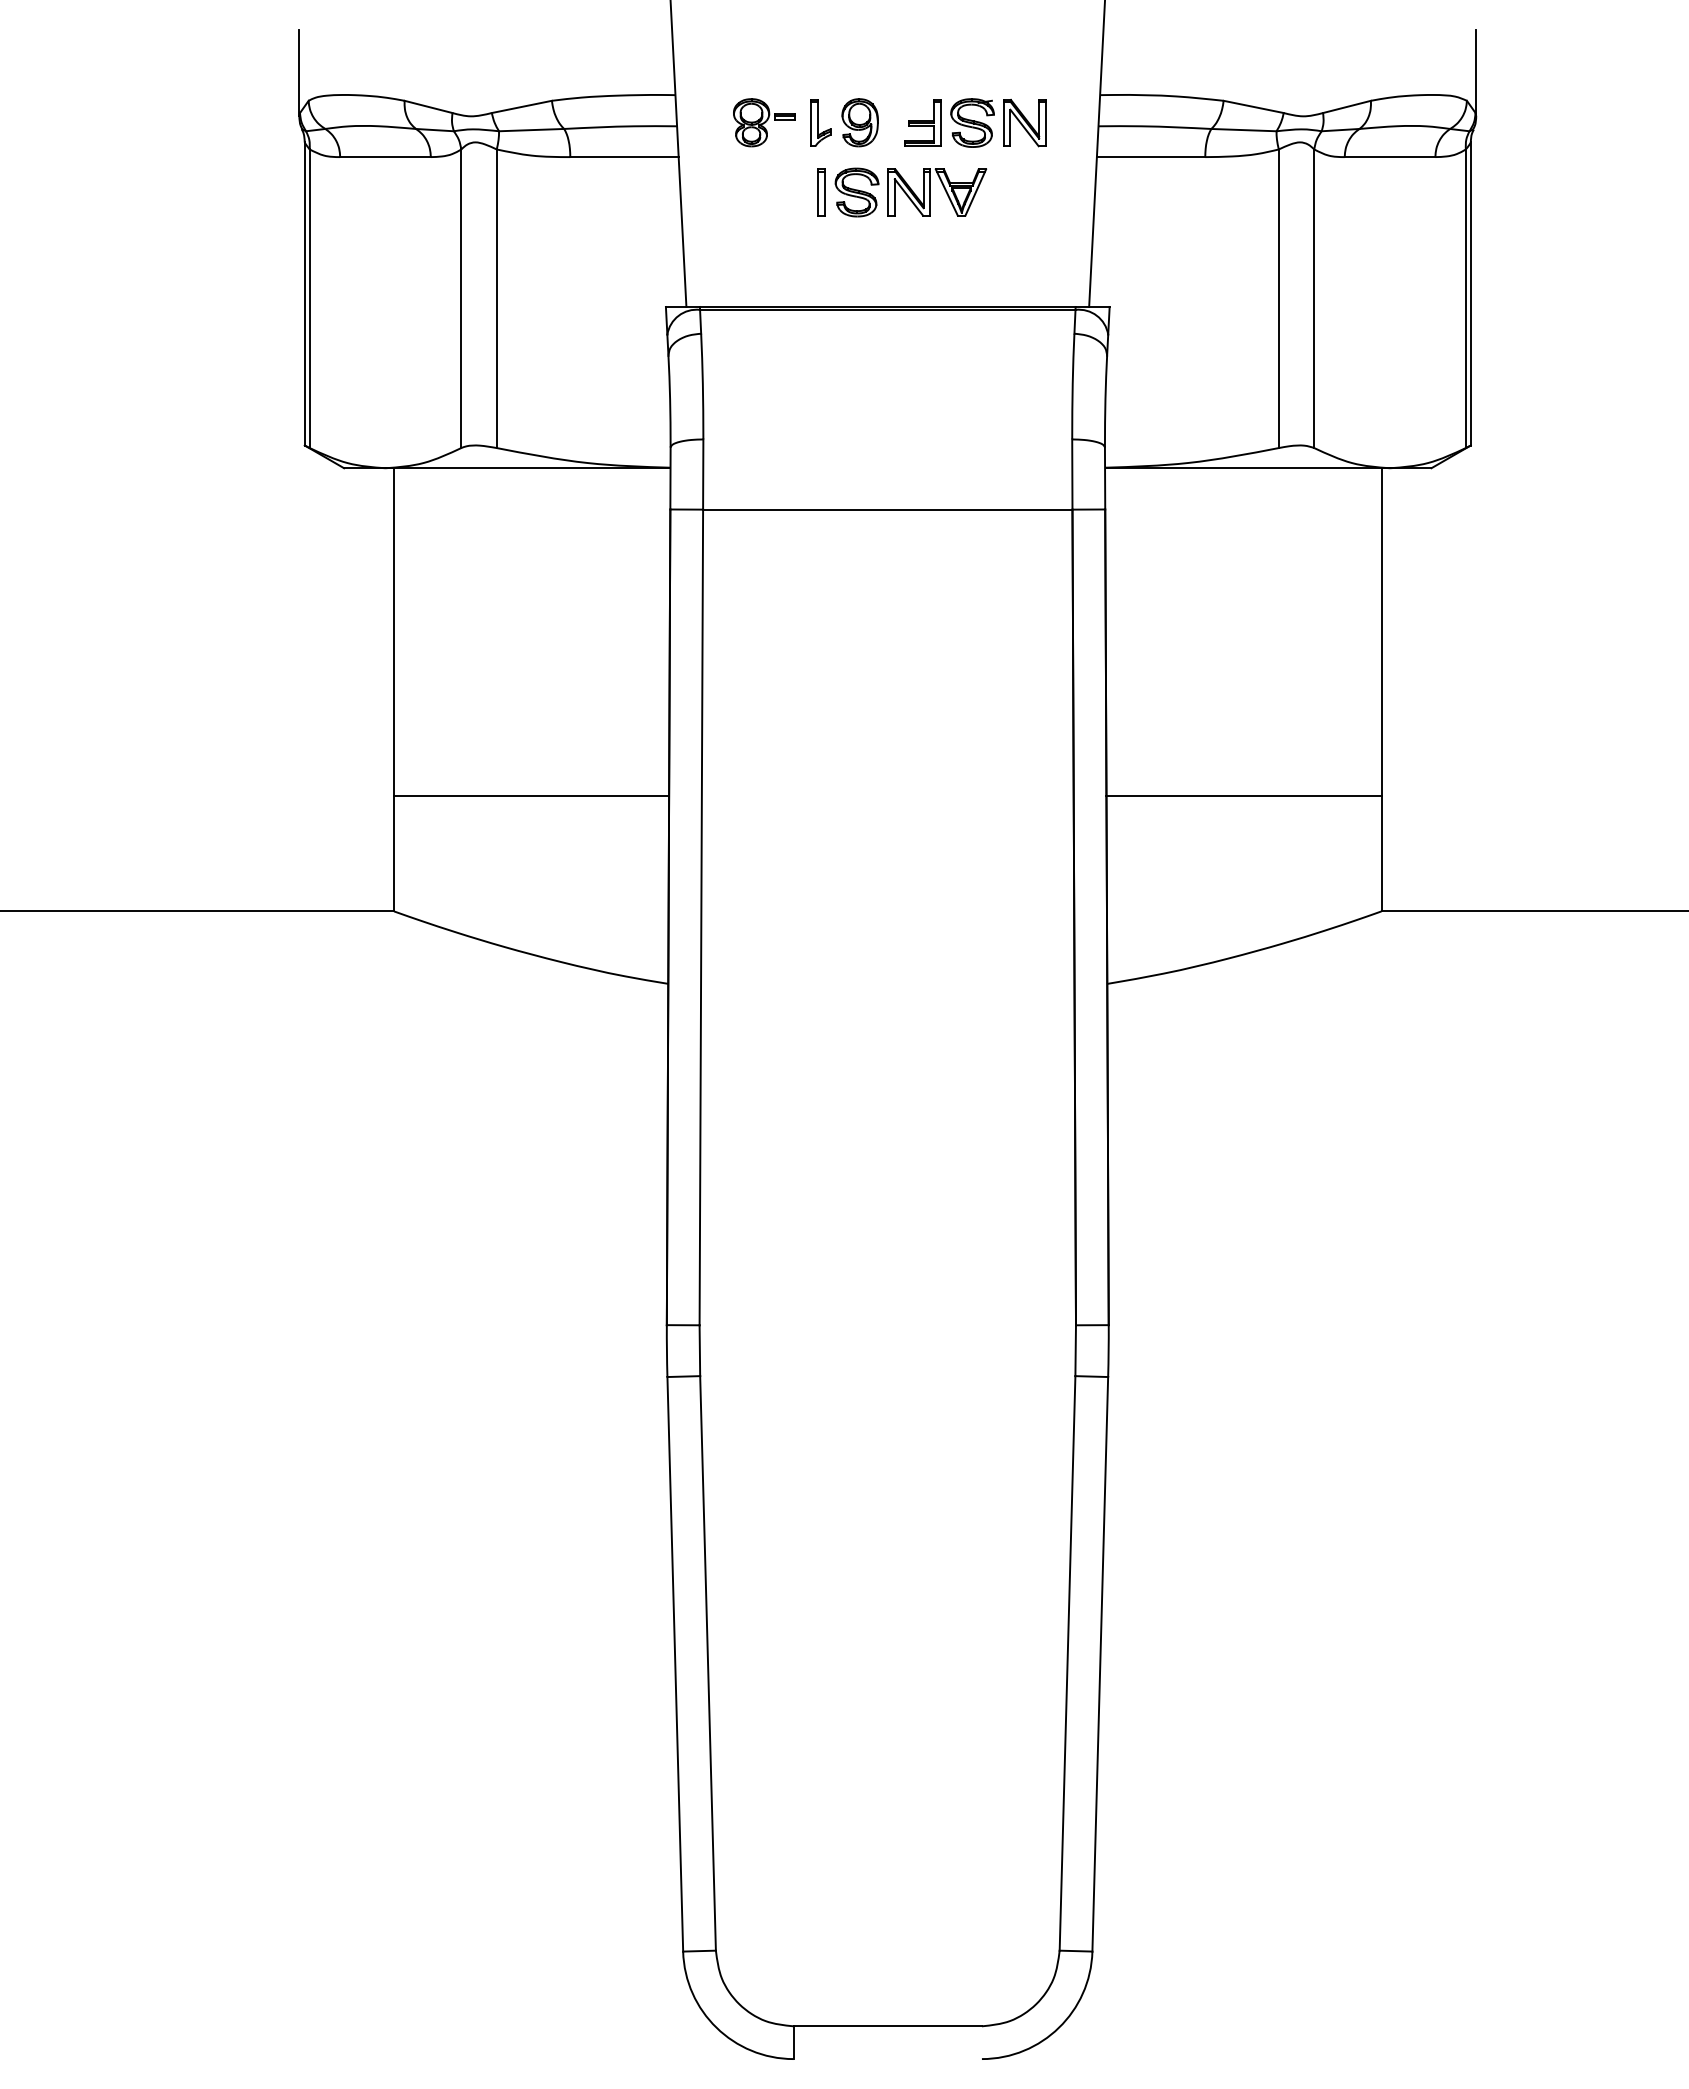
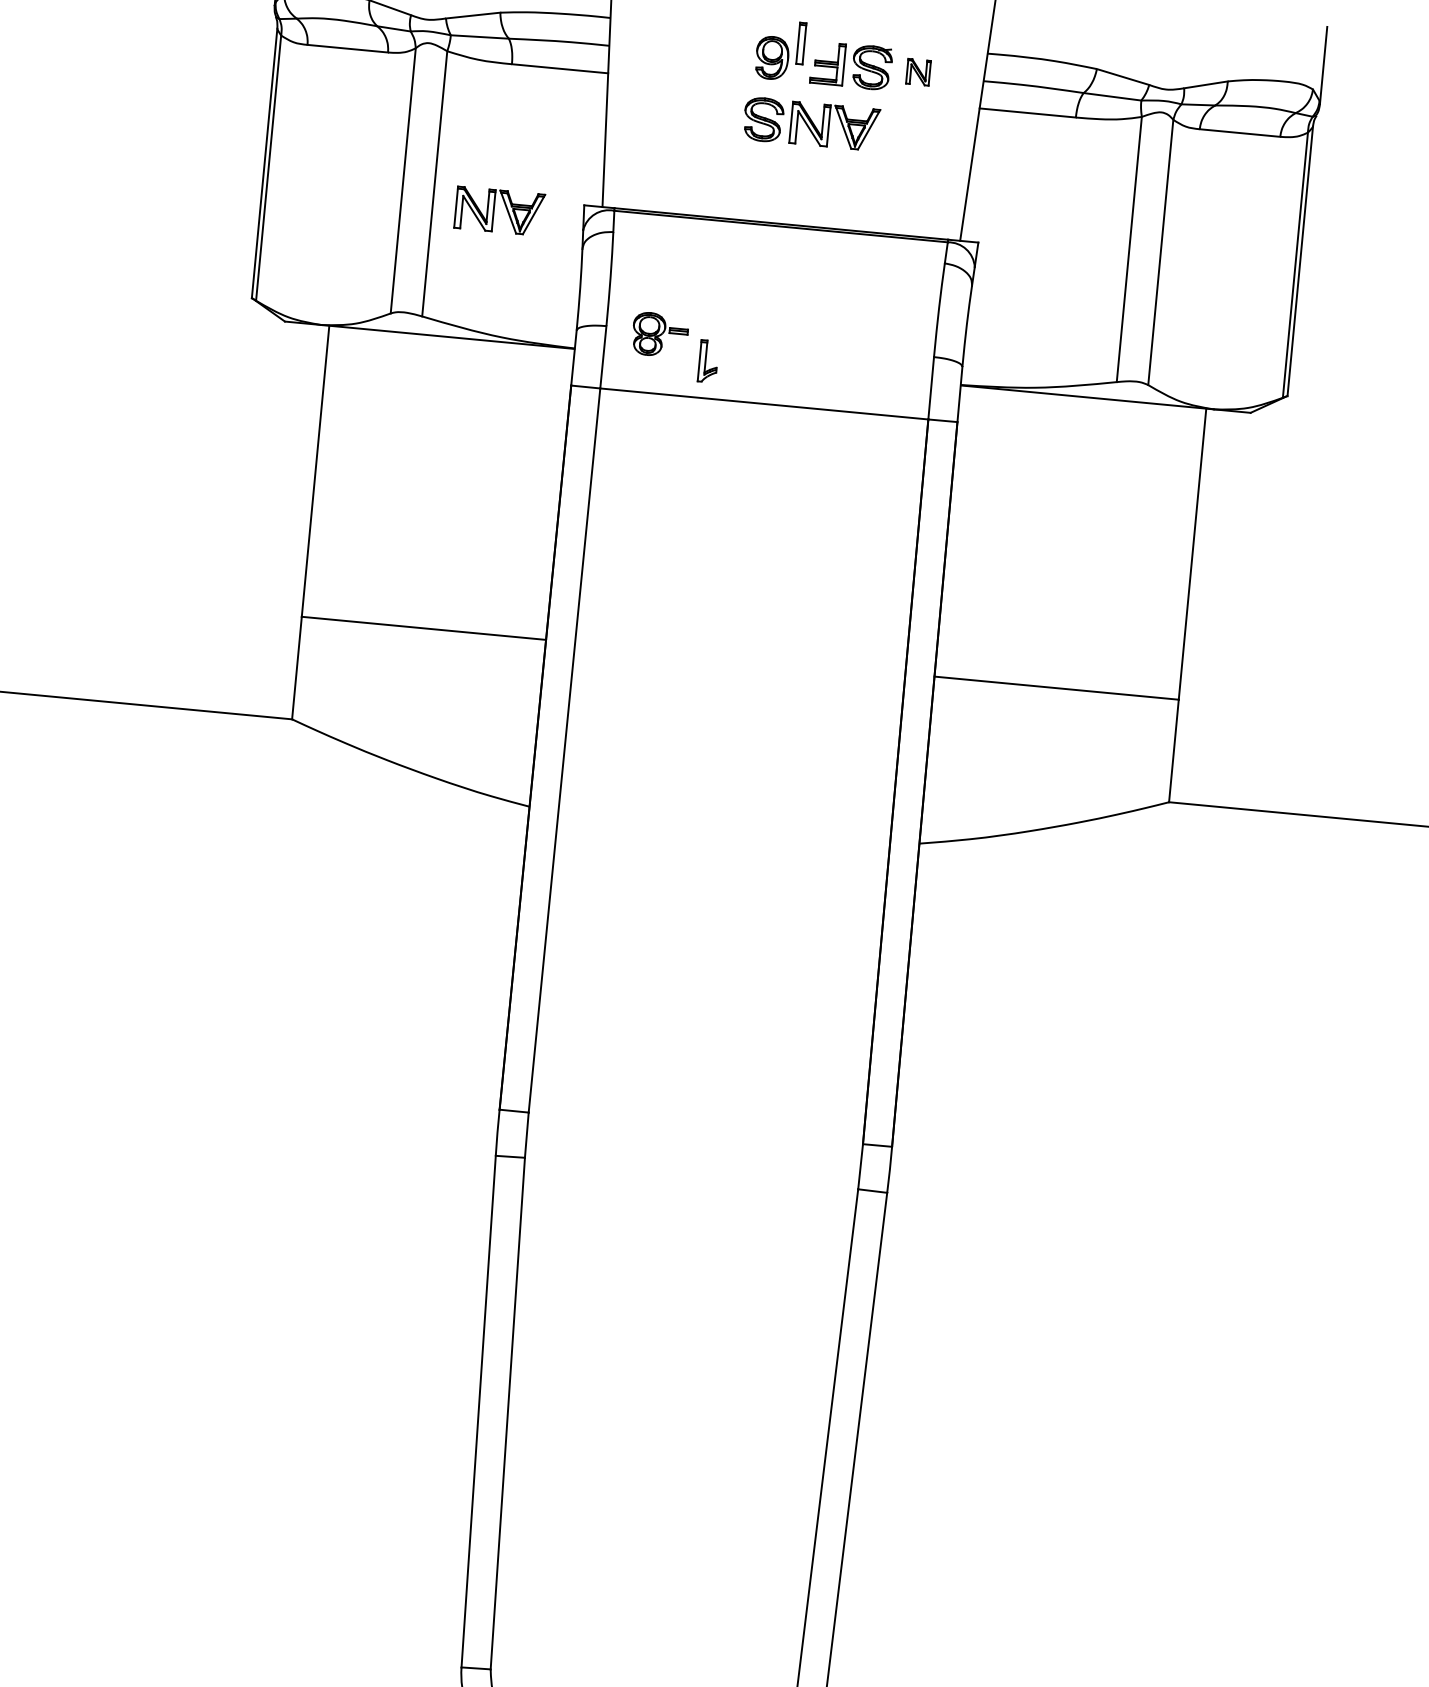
part: (764, 122) -> (660, 334), moved
part: (820, 122) -> (708, 360), moved
part: (1024, 123) -> (918, 72), size x0.6
part: (821, 192) -> (801, 43), moved
part: (565, 322) -> (493, 210), added

